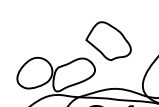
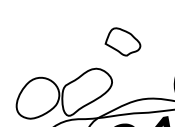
part: (108, 41) -> (122, 41), size x0.6

